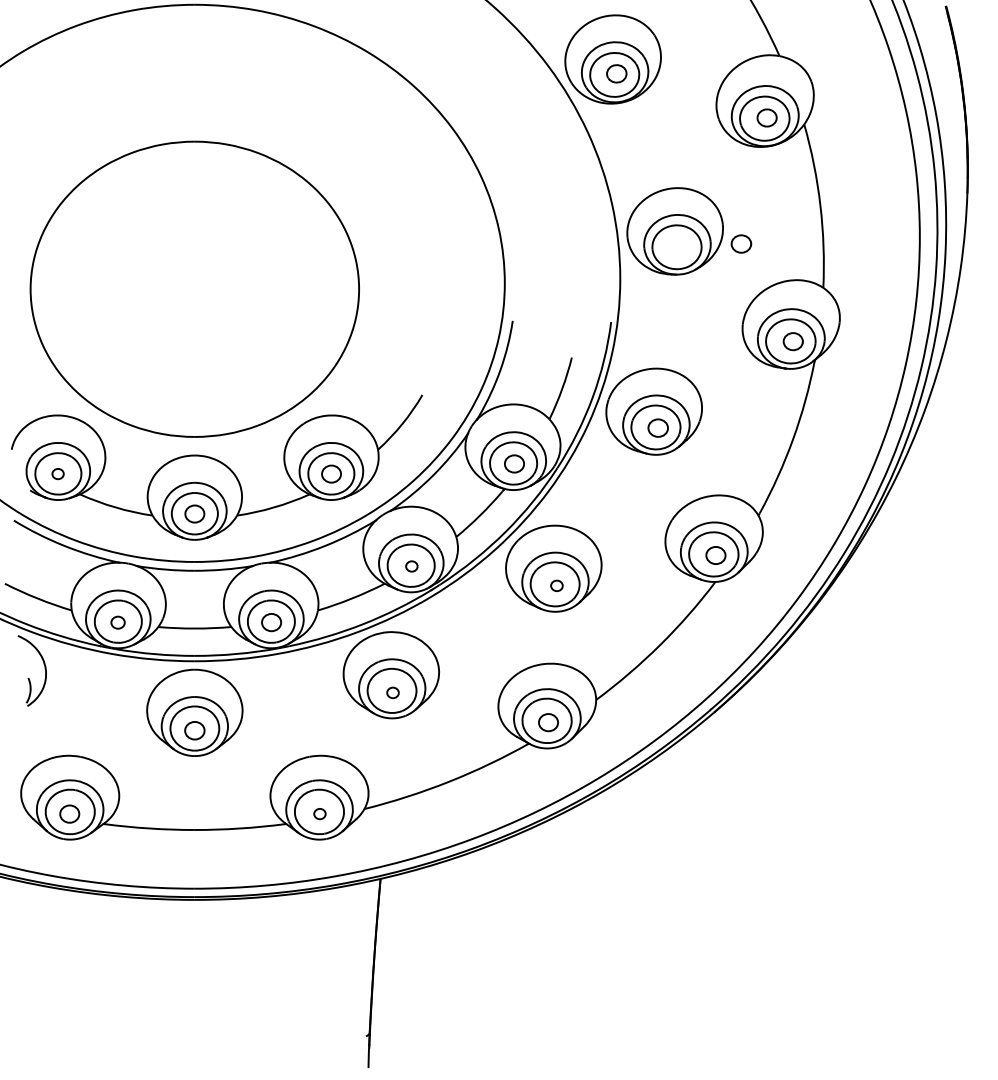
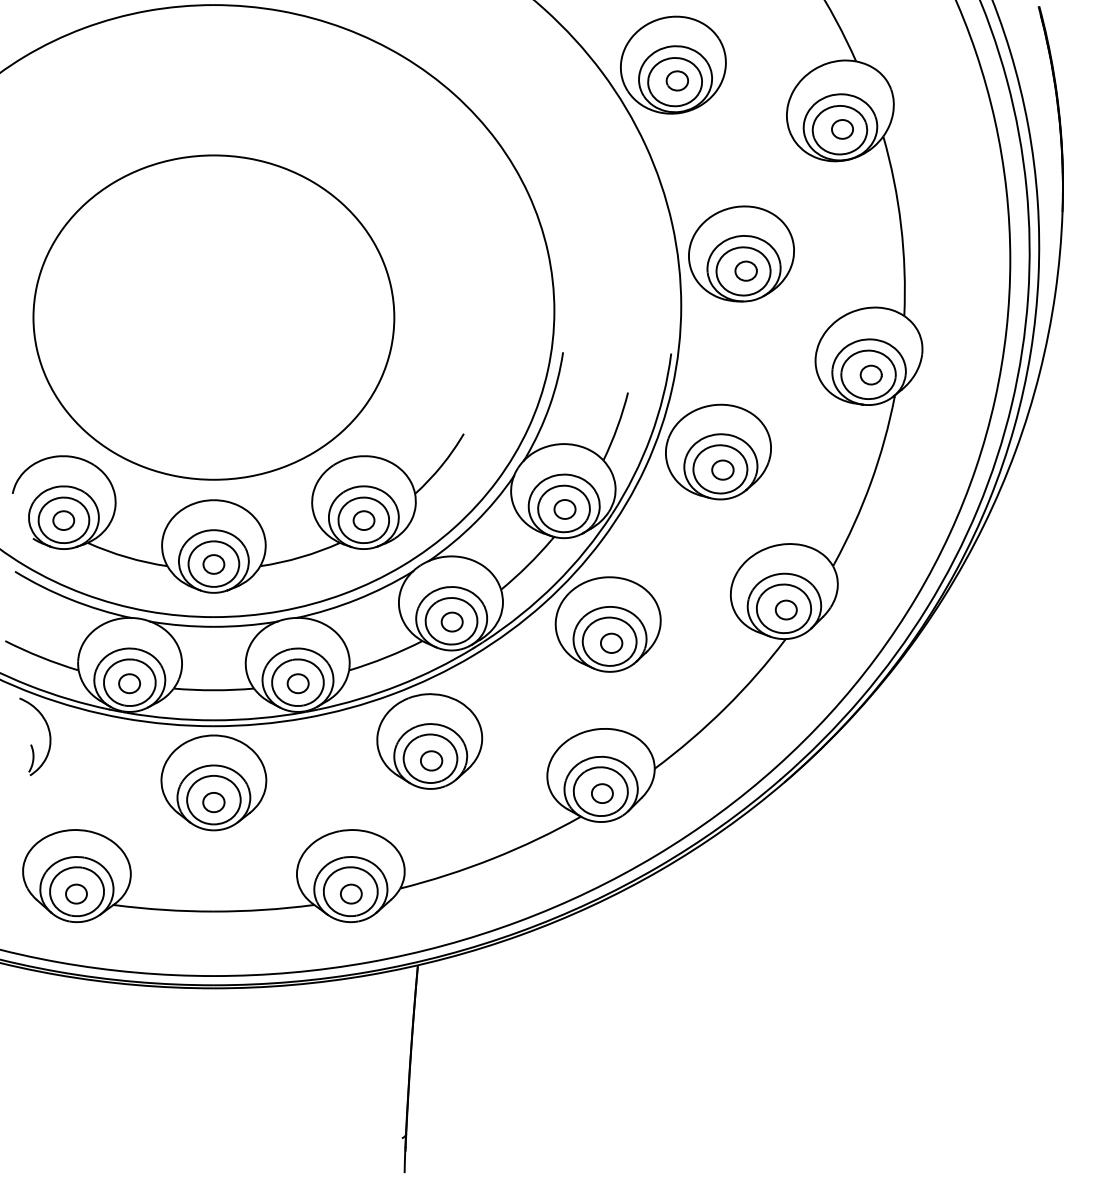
part: (741, 243) -> (746, 270), moved
part: (57, 473) -> (63, 519), size x1.67
part: (411, 566) -> (451, 622), size x1.67
part: (556, 585) -> (611, 642), size x1.67
part: (117, 622) -> (128, 683), size x1.43
part: (392, 692) -> (431, 760), size x1.67
part: (319, 813) -> (350, 893), size x1.67

